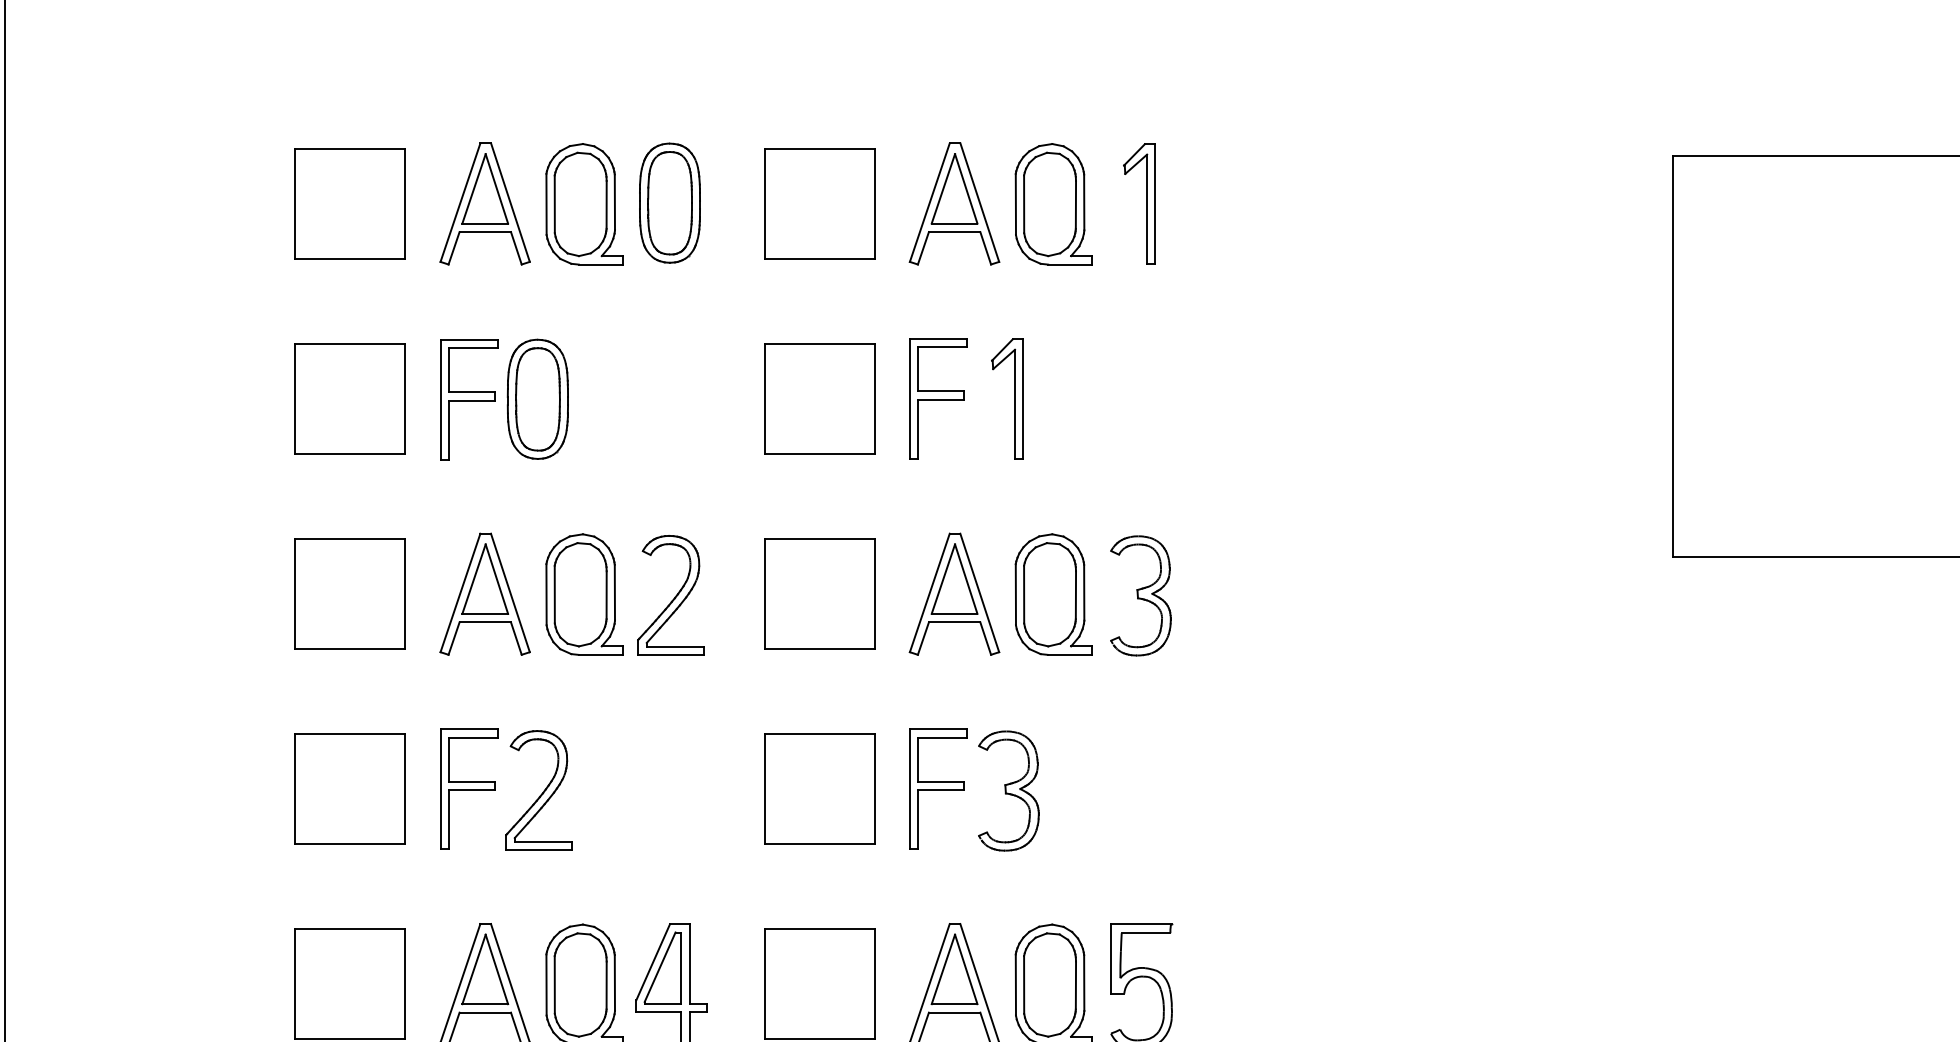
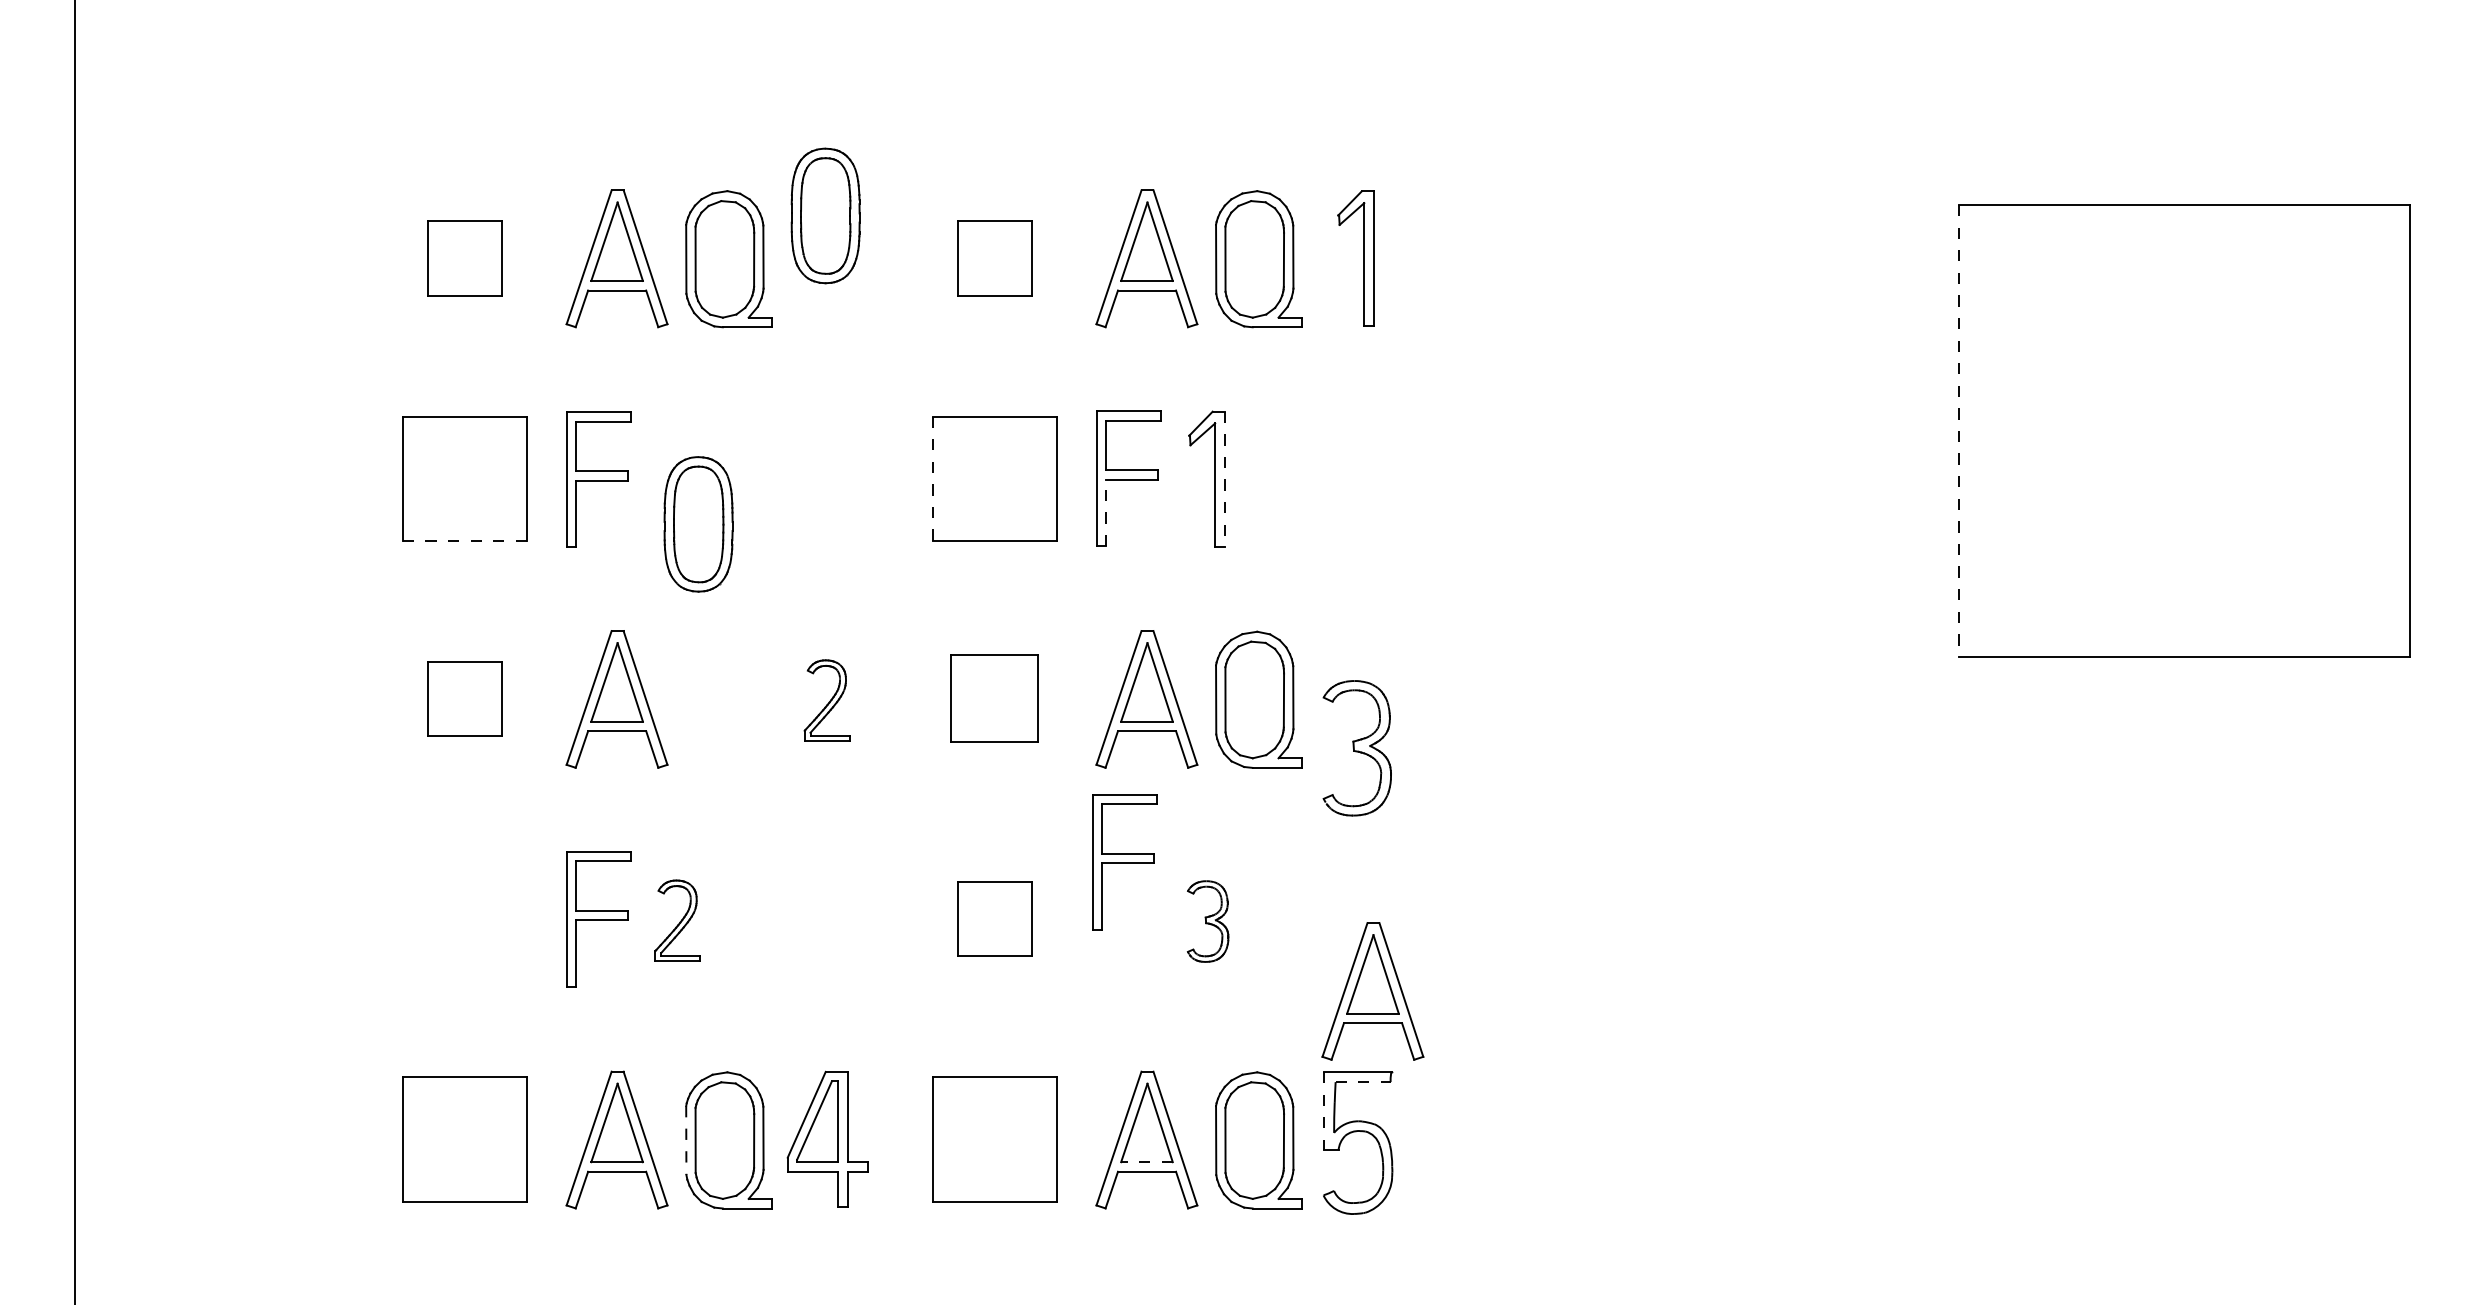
part: (669, 202) -> (825, 215), moved
part: (350, 203) -> (464, 258), size x0.6
part: (819, 203) -> (994, 258), size x0.6
line: (1673, 356) -> (1958, 430), solid -> dashed
line: (764, 398) -> (932, 478), solid -> dashed
part: (537, 399) -> (698, 524), moved
line: (1023, 399) -> (1224, 479), solid -> dashed
line: (918, 428) -> (1106, 512), solid -> dashed
line: (350, 453) -> (464, 540), solid -> dashed
part: (350, 593) -> (464, 698), size x0.6
part: (819, 593) -> (994, 698), size x0.7
part: (583, 594) -> (728, 699), removed
part: (670, 595) -> (826, 700), size x0.6
part: (1140, 596) -> (1356, 748), moved
part: (350, 788) -> (464, 918), removed
part: (819, 788) -> (994, 918), size x0.6
part: (938, 789) -> (1124, 862), moved
part: (538, 790) -> (677, 920), size x0.6
part: (1008, 790) -> (1207, 921), size x0.6
part: (1154, 852) -> (1372, 991), added
line: (1146, 933) -> (1363, 1082), solid -> dashed
line: (1110, 959) -> (1323, 1111), solid -> dashed
line: (546, 984) -> (686, 1140), solid -> dashed
line: (954, 1004) -> (1146, 1162), solid -> dashed

